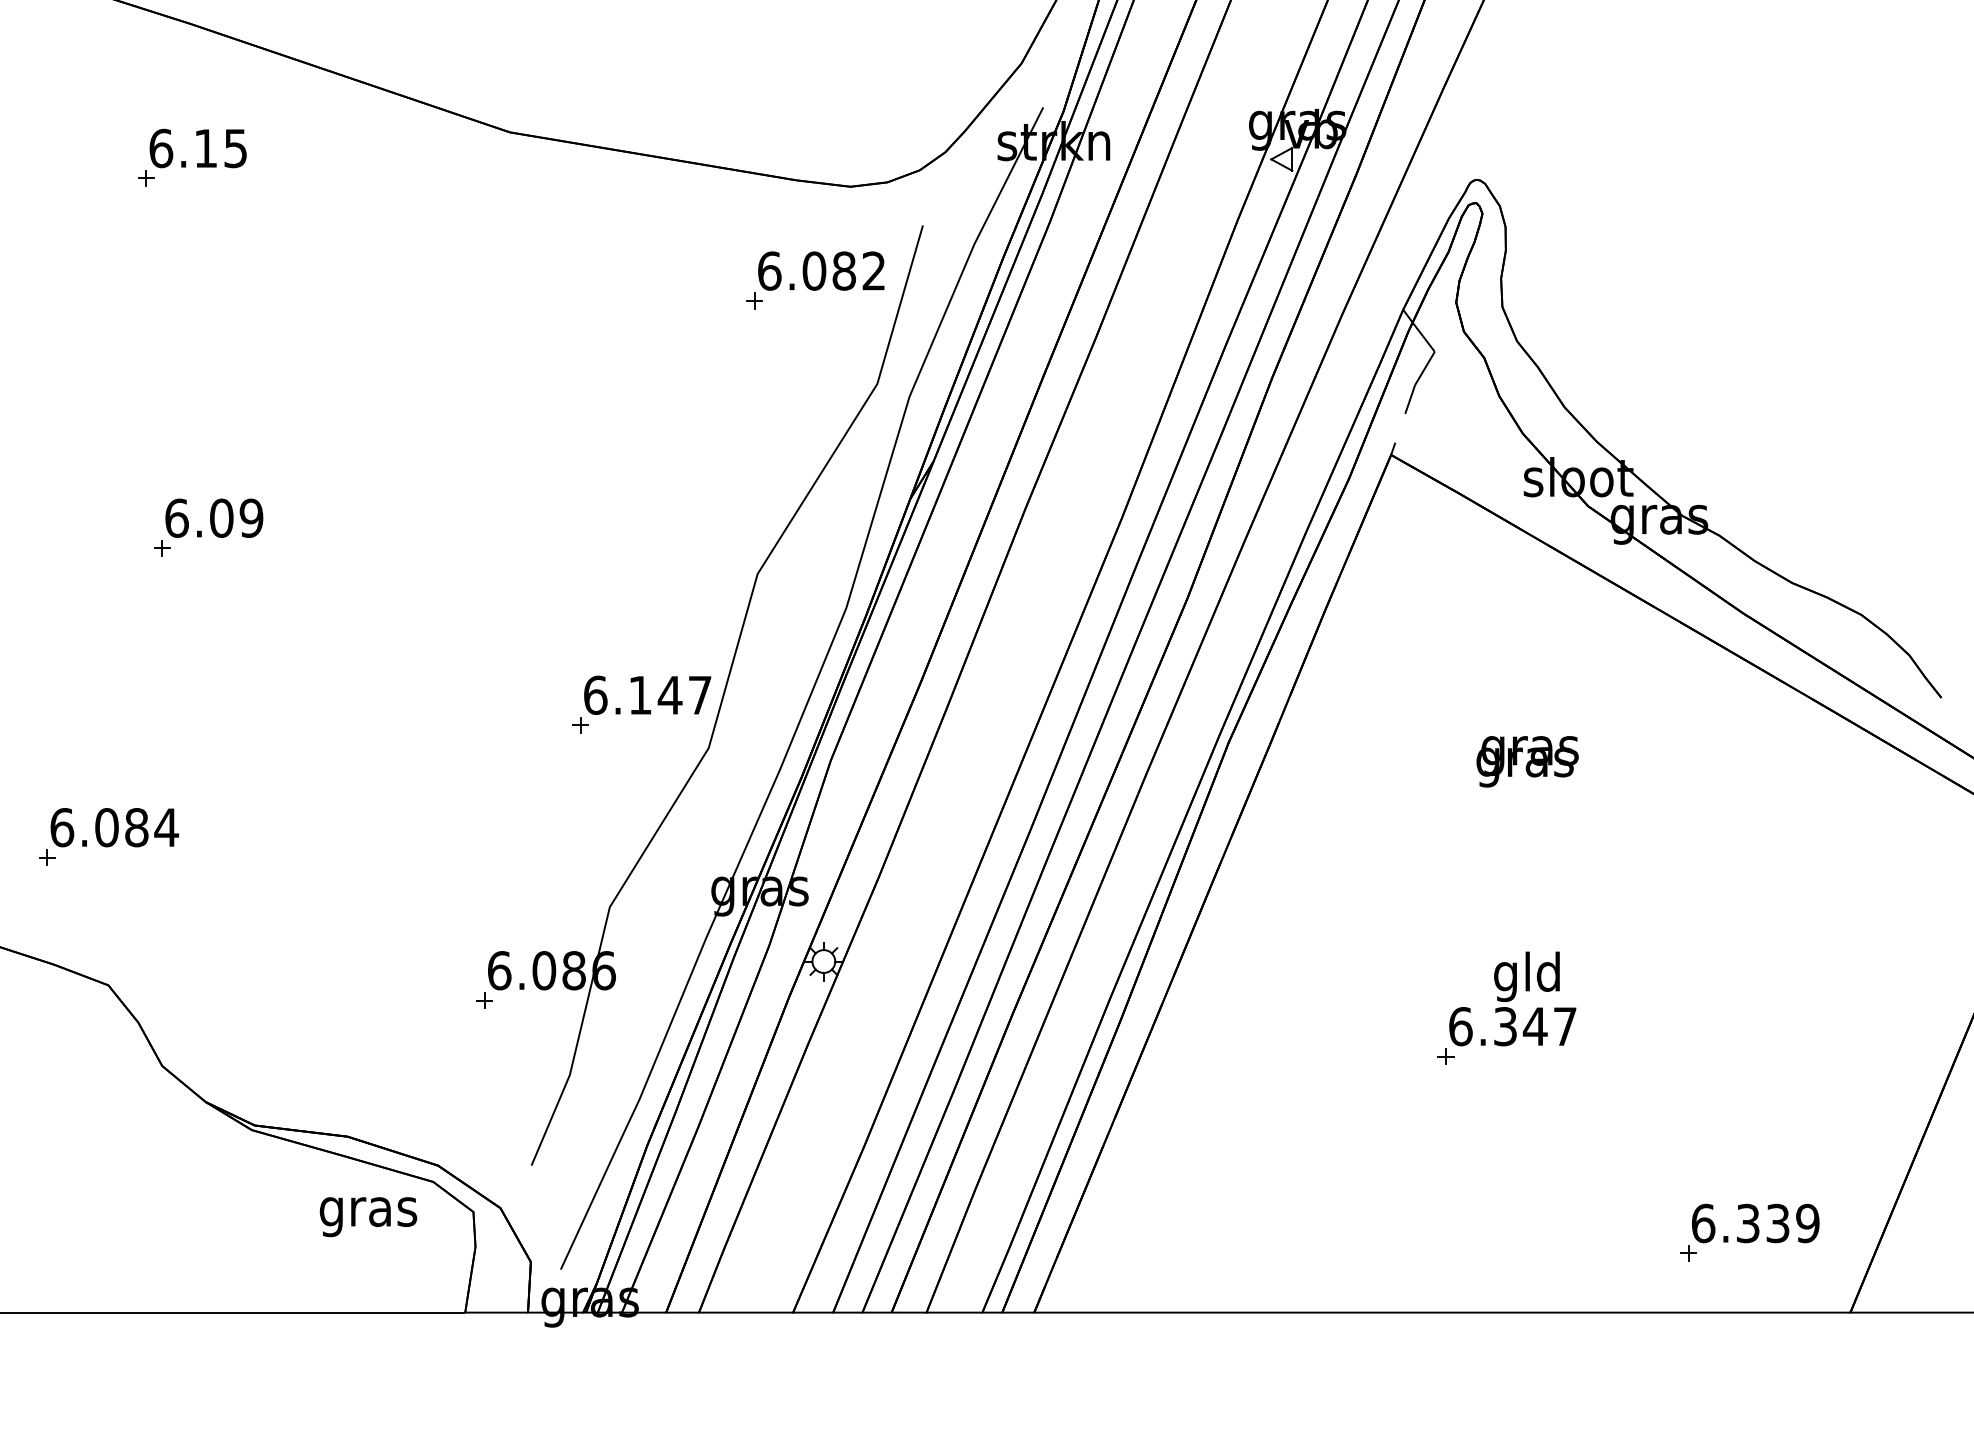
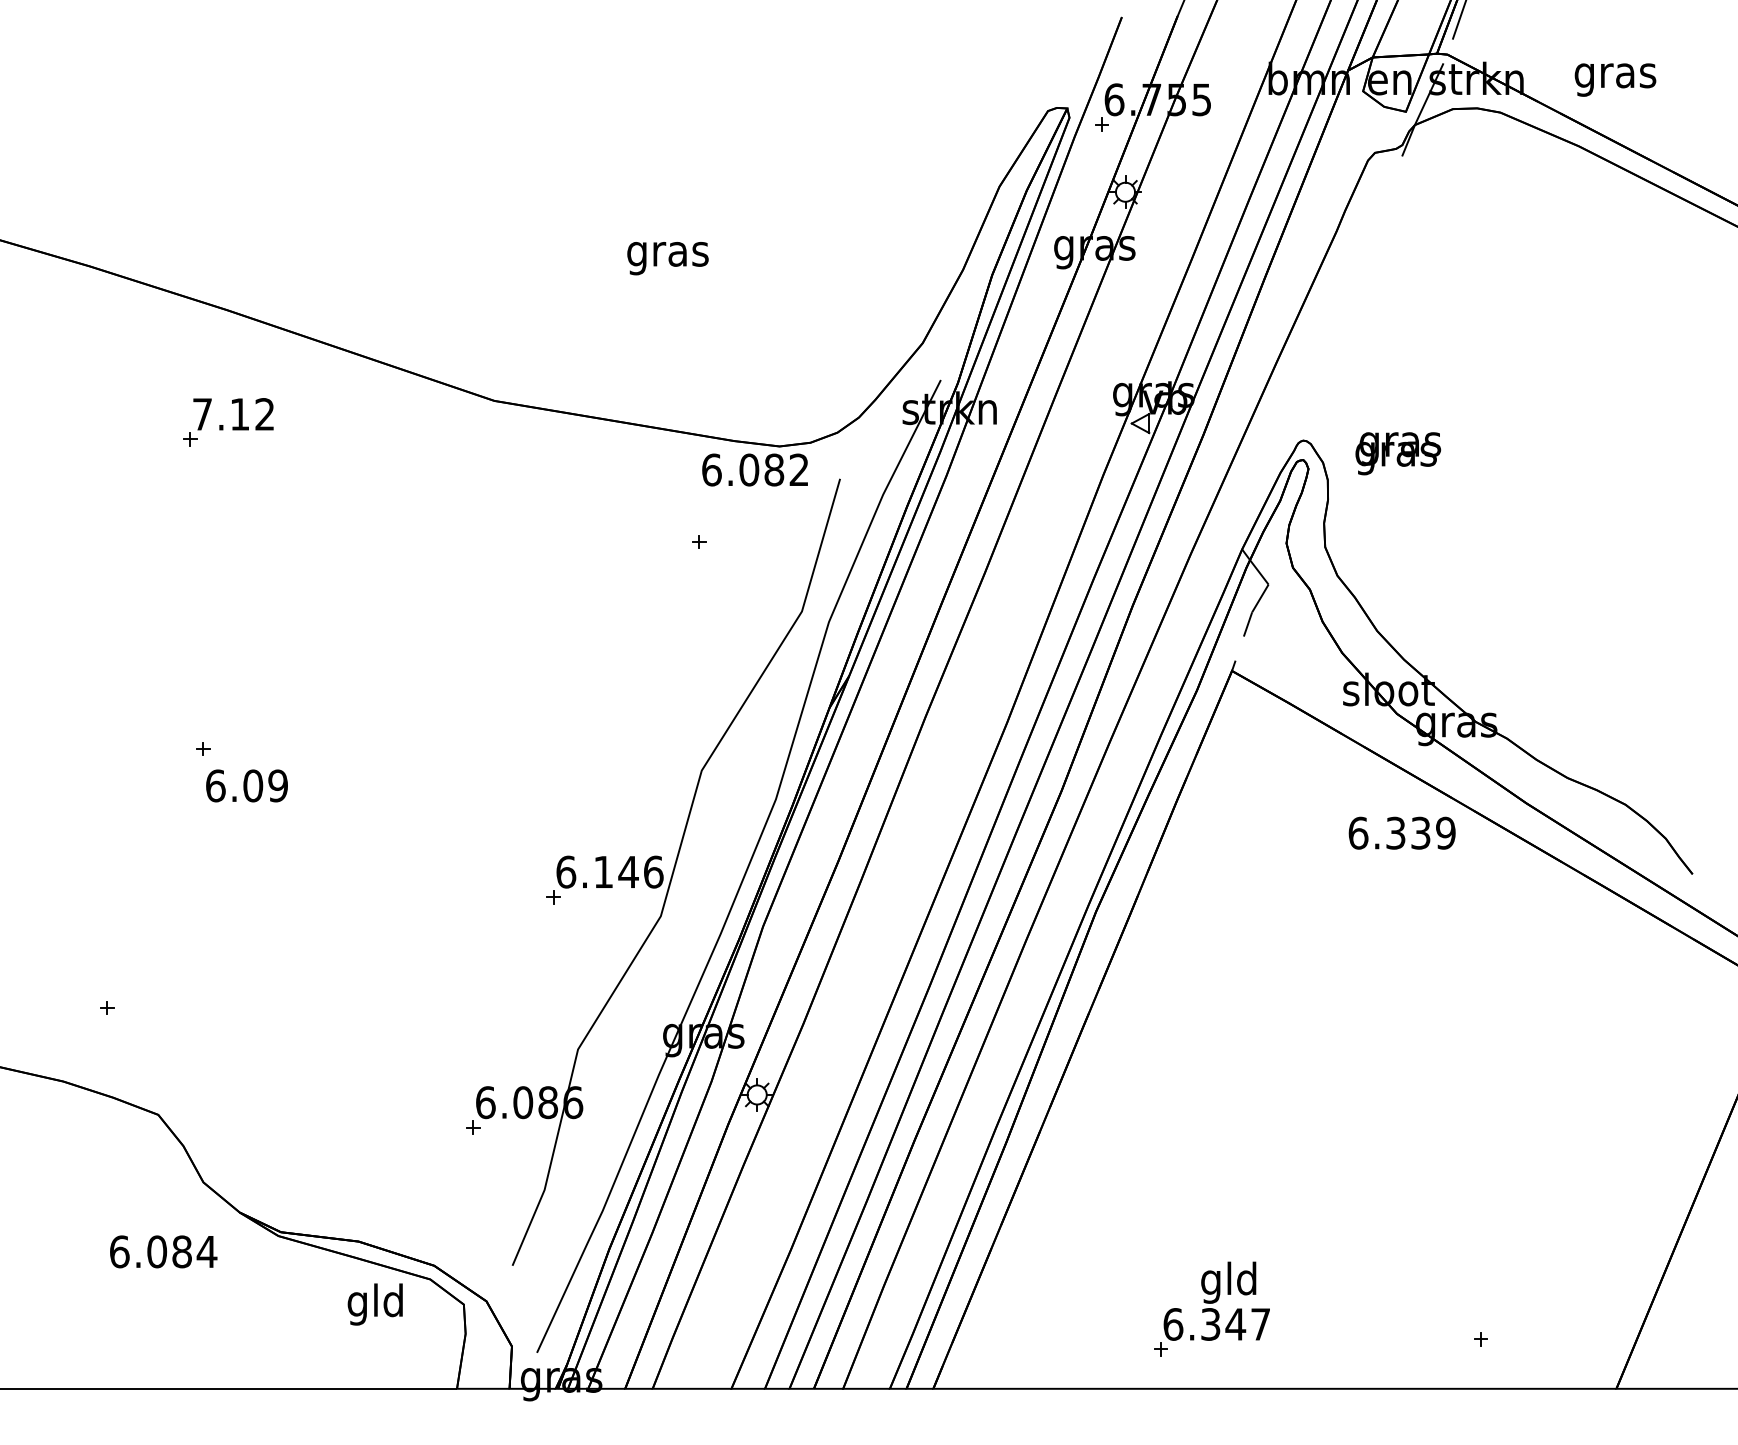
text: (198, 148) -> (233, 414), 6.15 -> 7.12
text: (820, 270) -> (754, 469), moved
text: (213, 517) -> (246, 785), moved
text: (699, 694) -> (653, 871), 6.147 -> 6.146
text: (1527, 761) -> (1398, 453), moved
text: (114, 827) -> (163, 1251), moved
part: (1506, 1007) -> (1211, 1308), moved
text: (367, 1211) -> (375, 1304), gras -> gld
text: (1754, 1222) -> (1401, 832), moved

